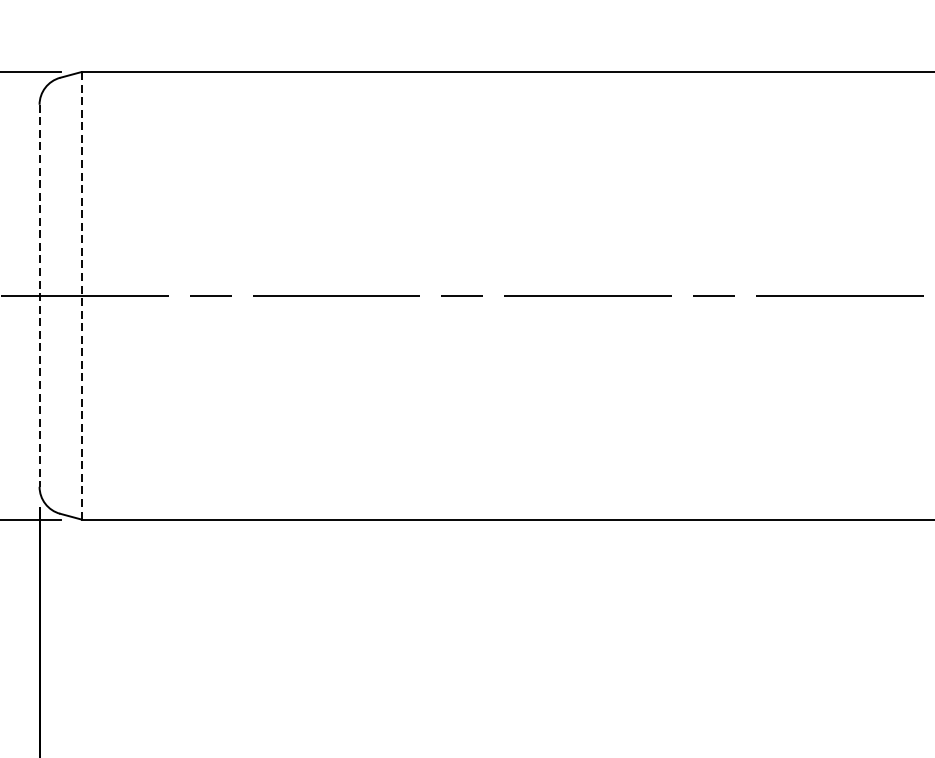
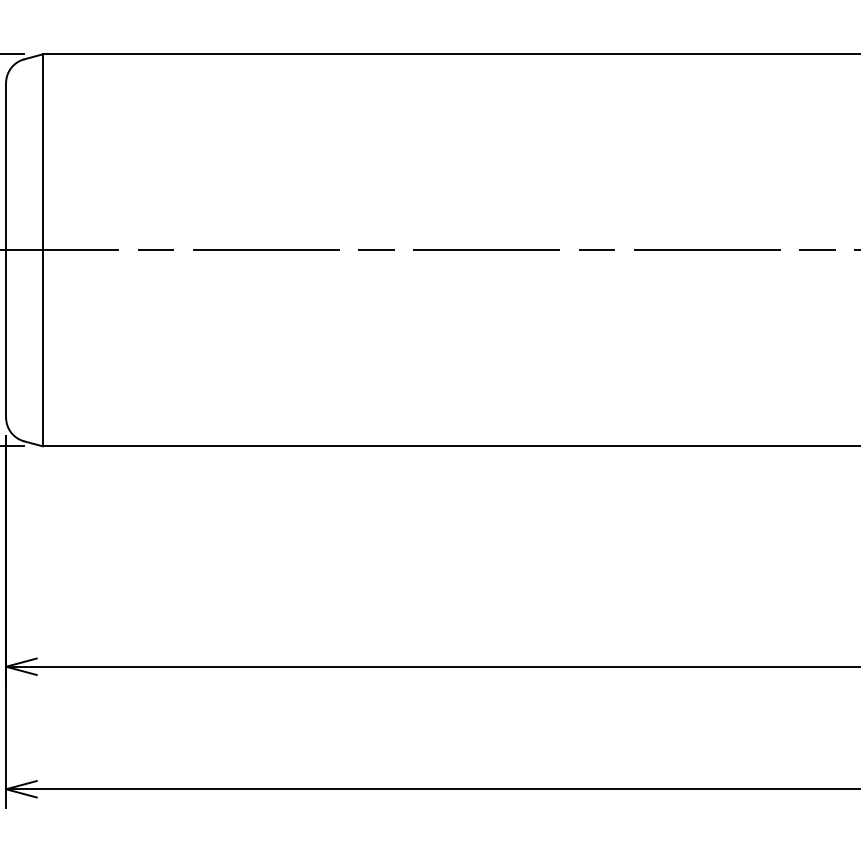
line: (40, 295) -> (6, 250), dashed -> solid
line: (81, 295) -> (42, 250), dashed -> solid

